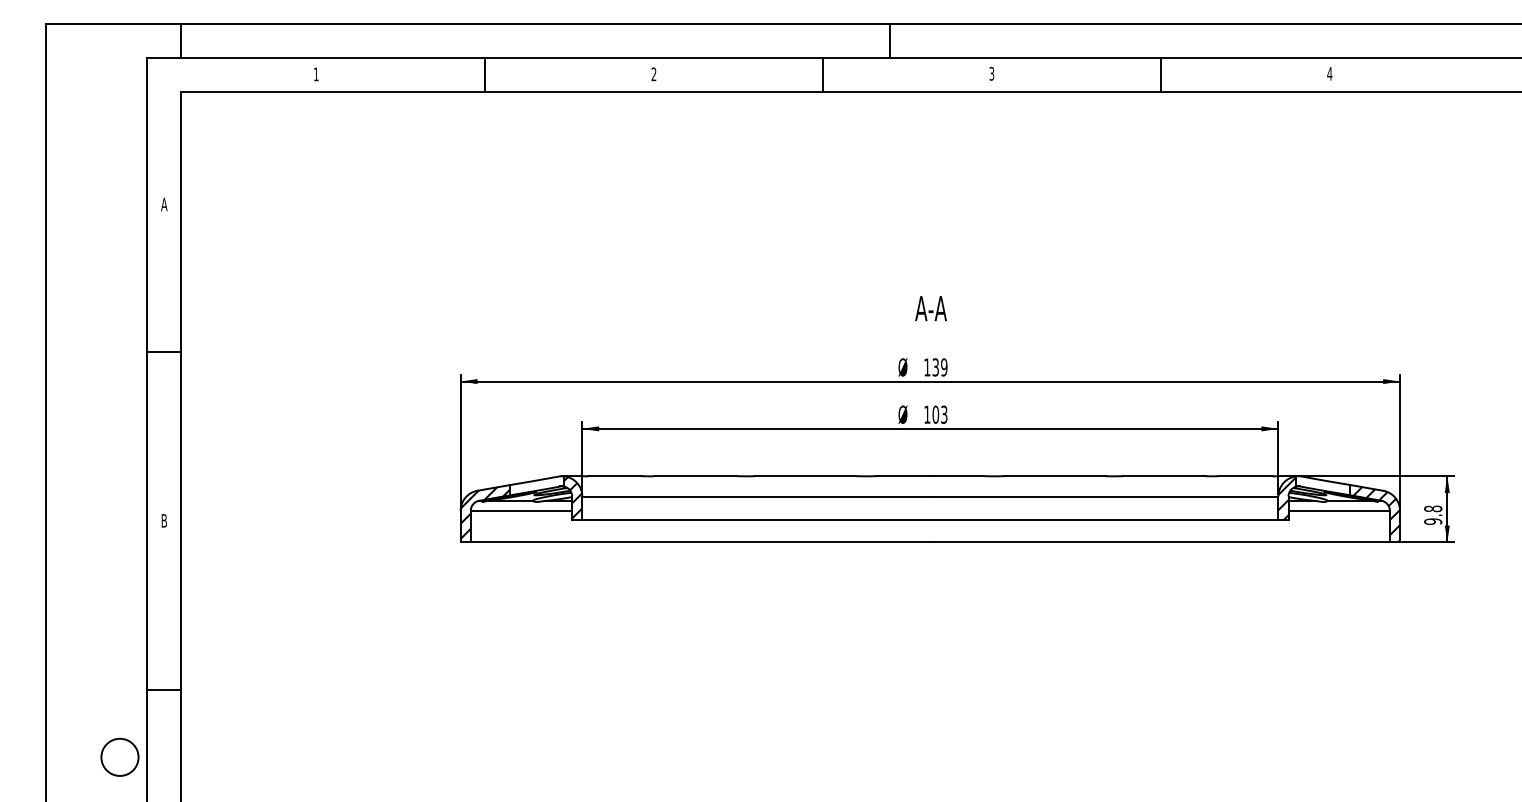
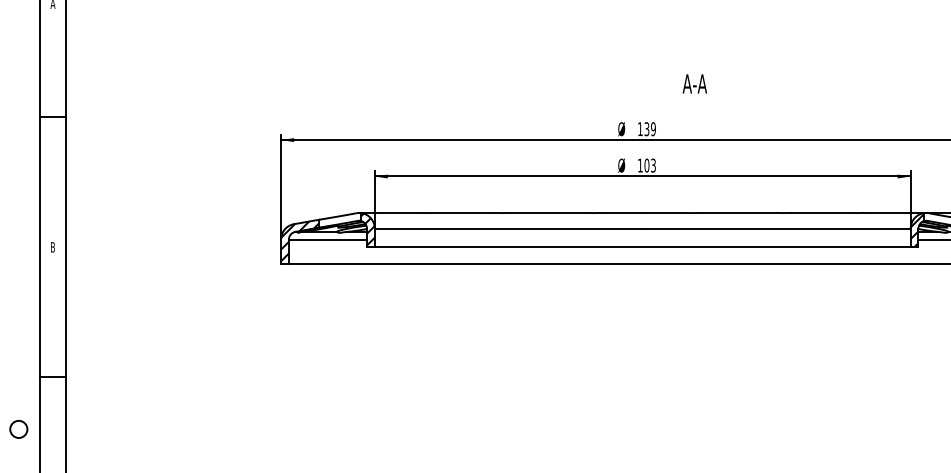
text: (930, 308) -> (694, 83), moved
circle: (119, 756) -> (18, 428), size x0.6

